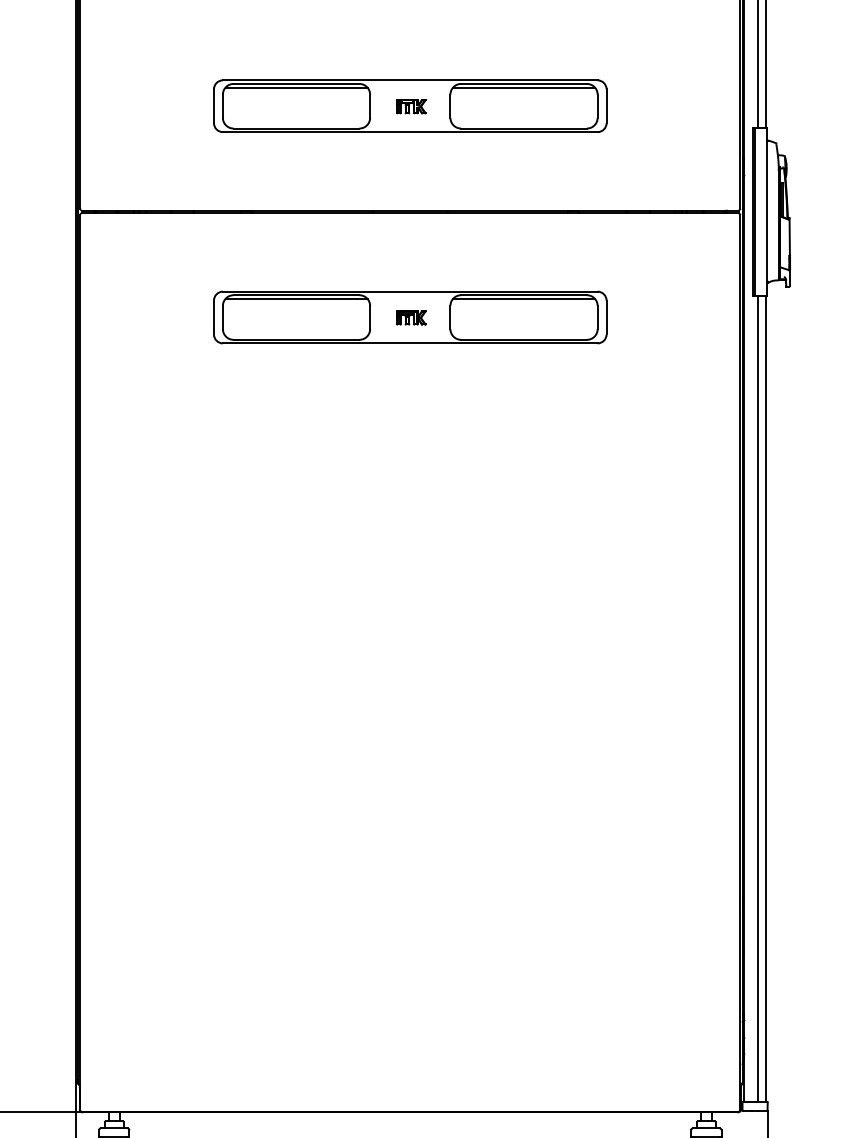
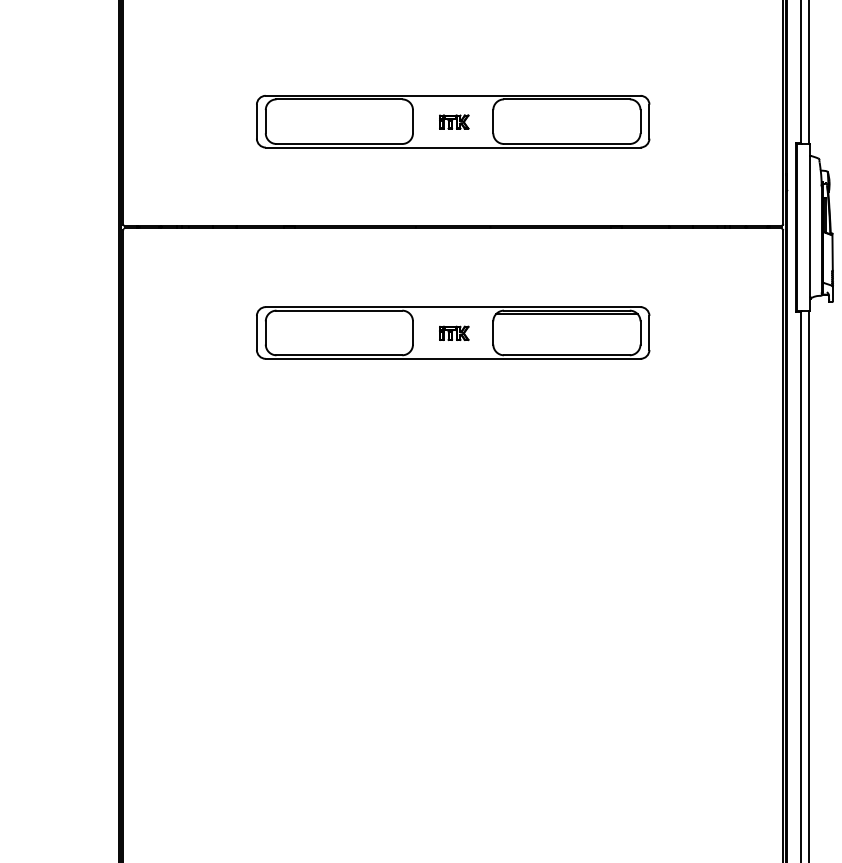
line: (296, 87) -> (339, 102), removed
line: (524, 87) -> (567, 102), removed
line: (296, 298) -> (339, 313), removed

